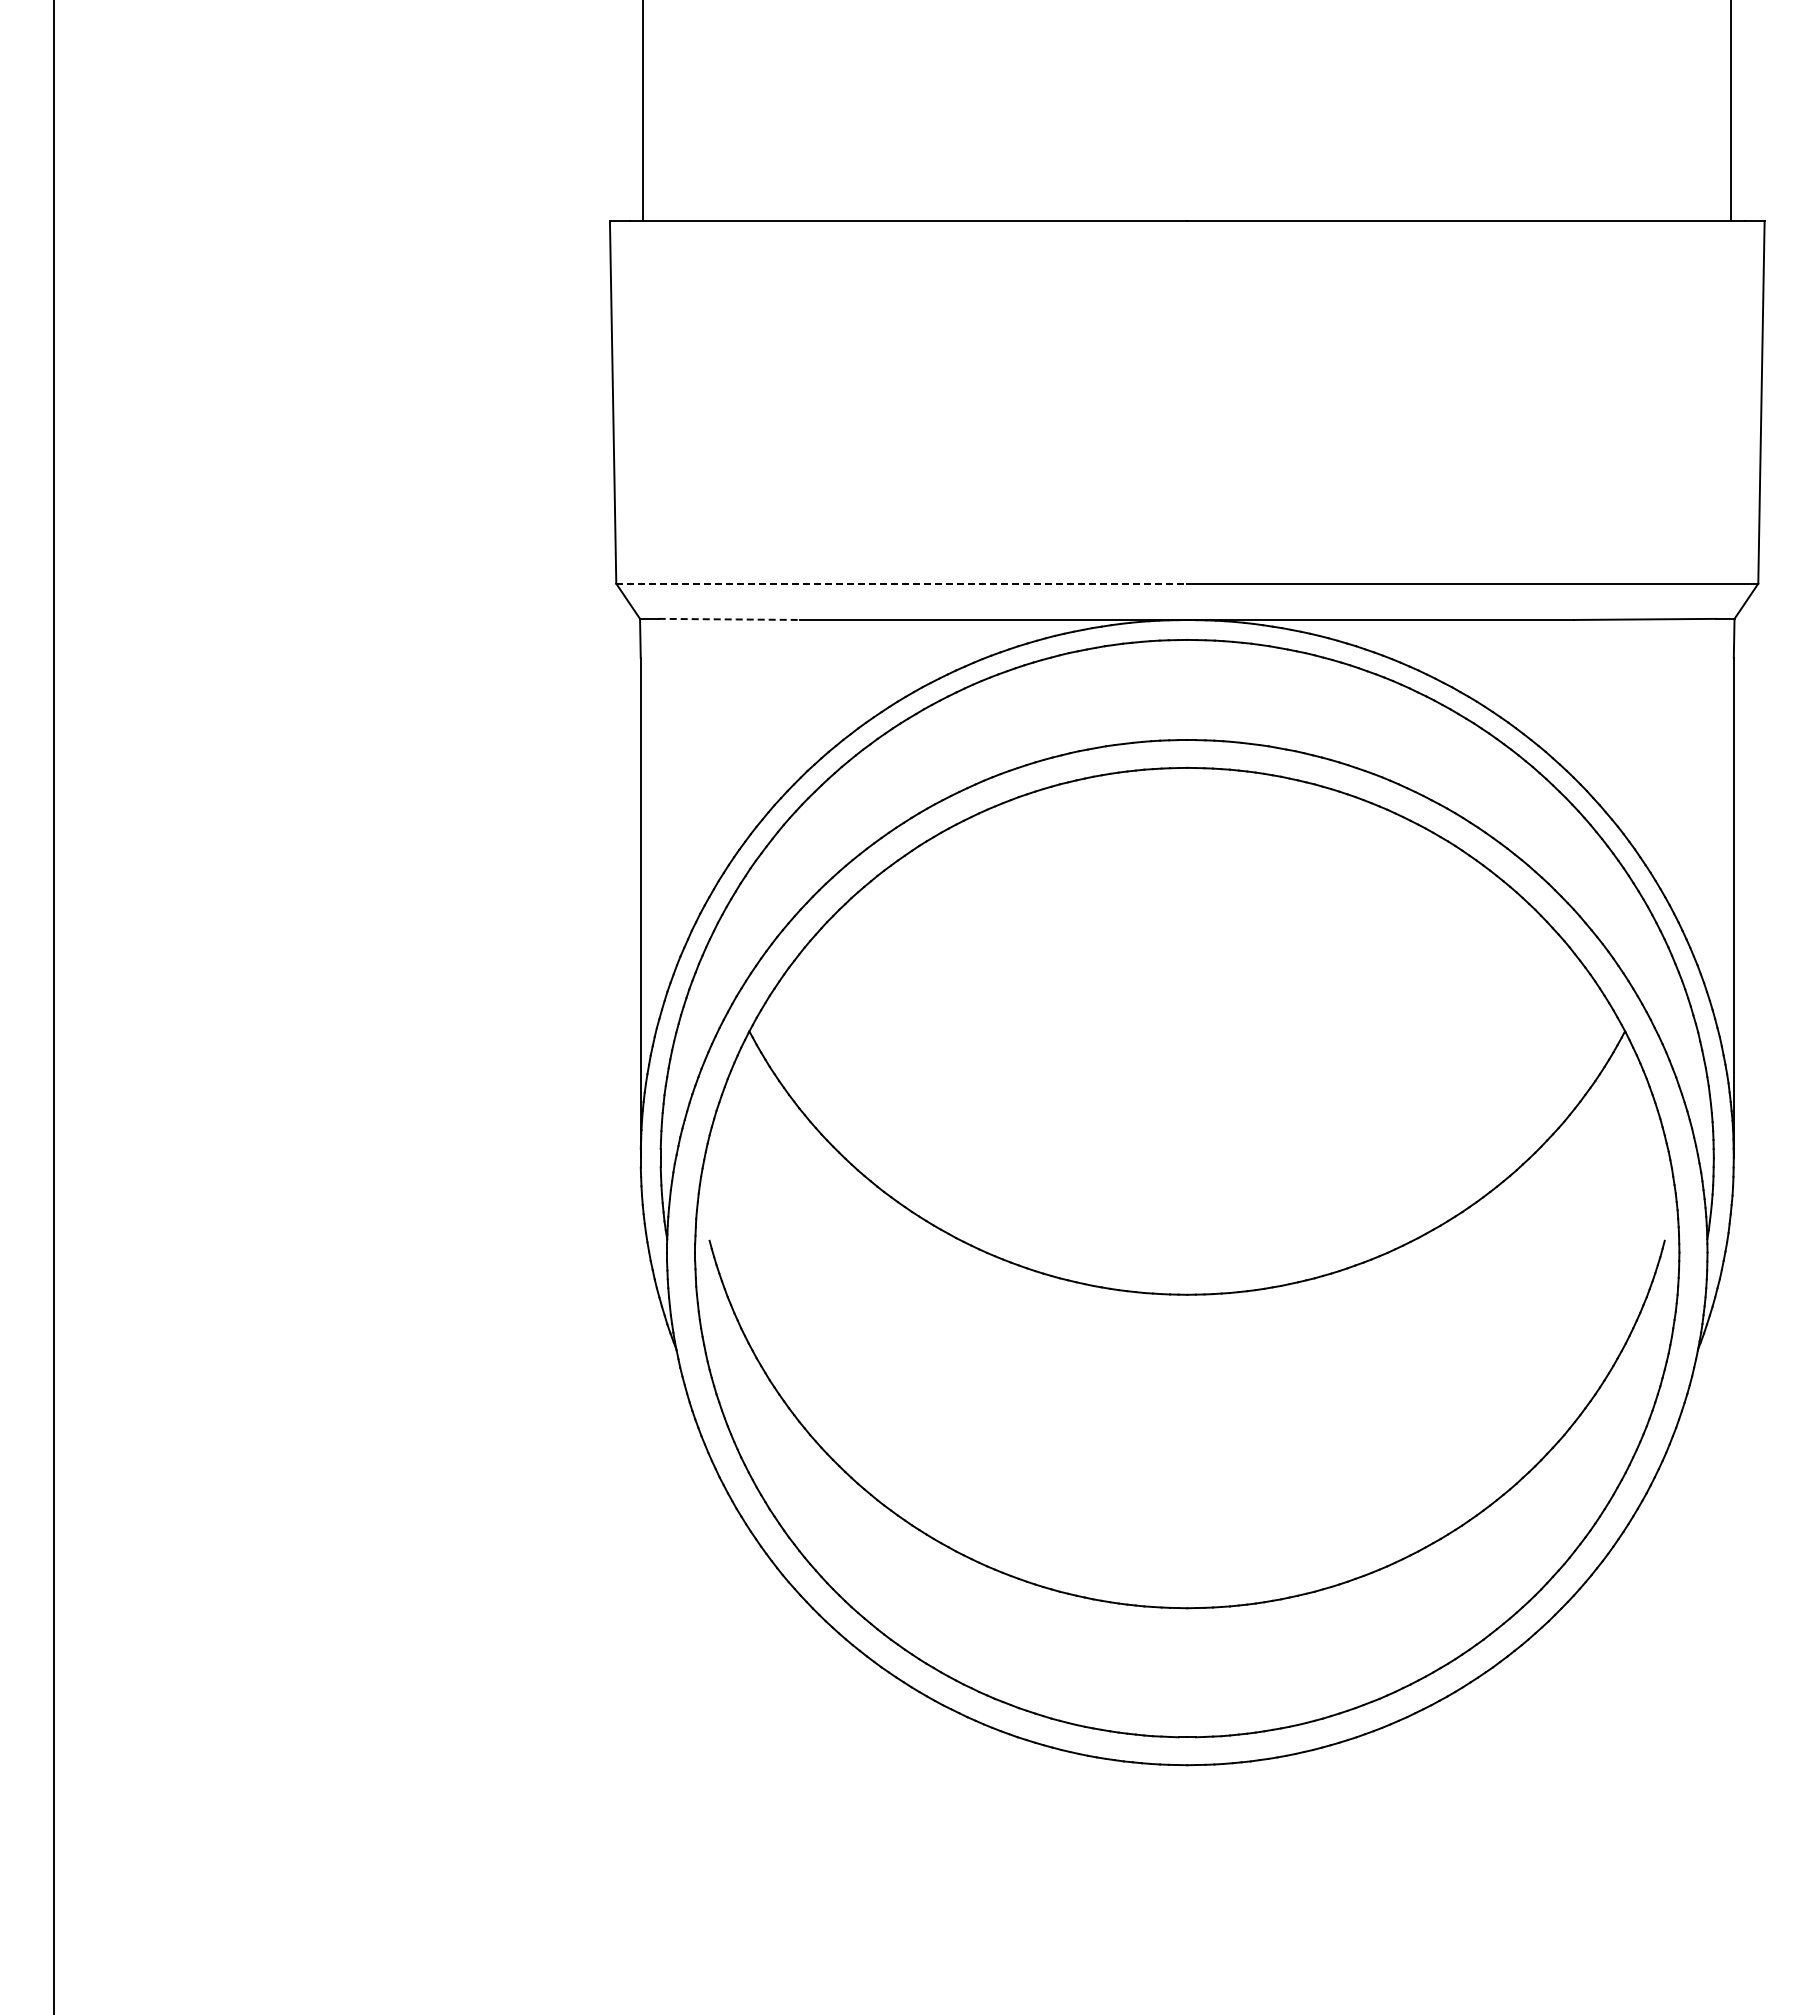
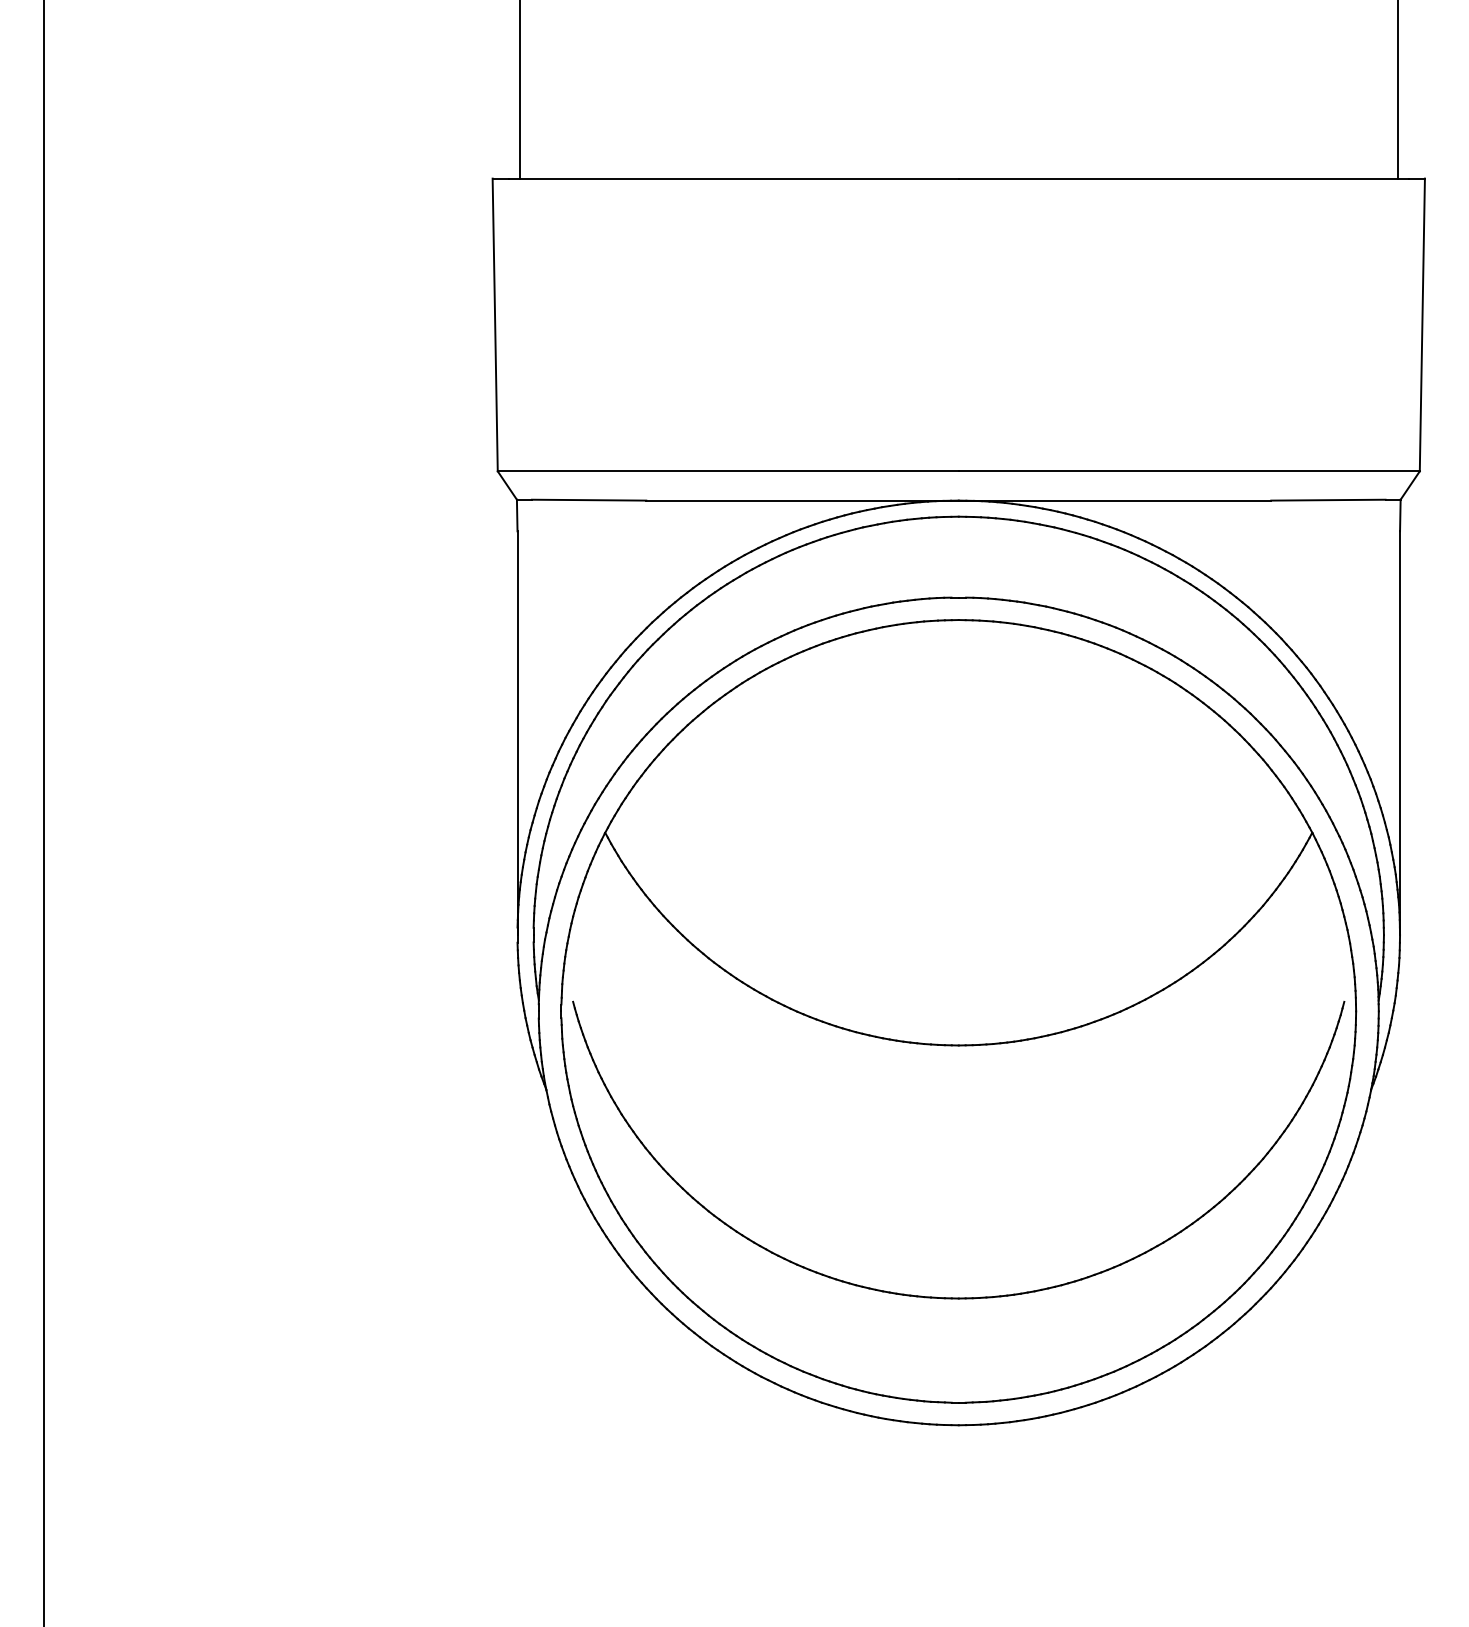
line: (902, 583) -> (728, 471), dashed -> solid
line: (729, 619) -> (589, 500), dashed -> solid

